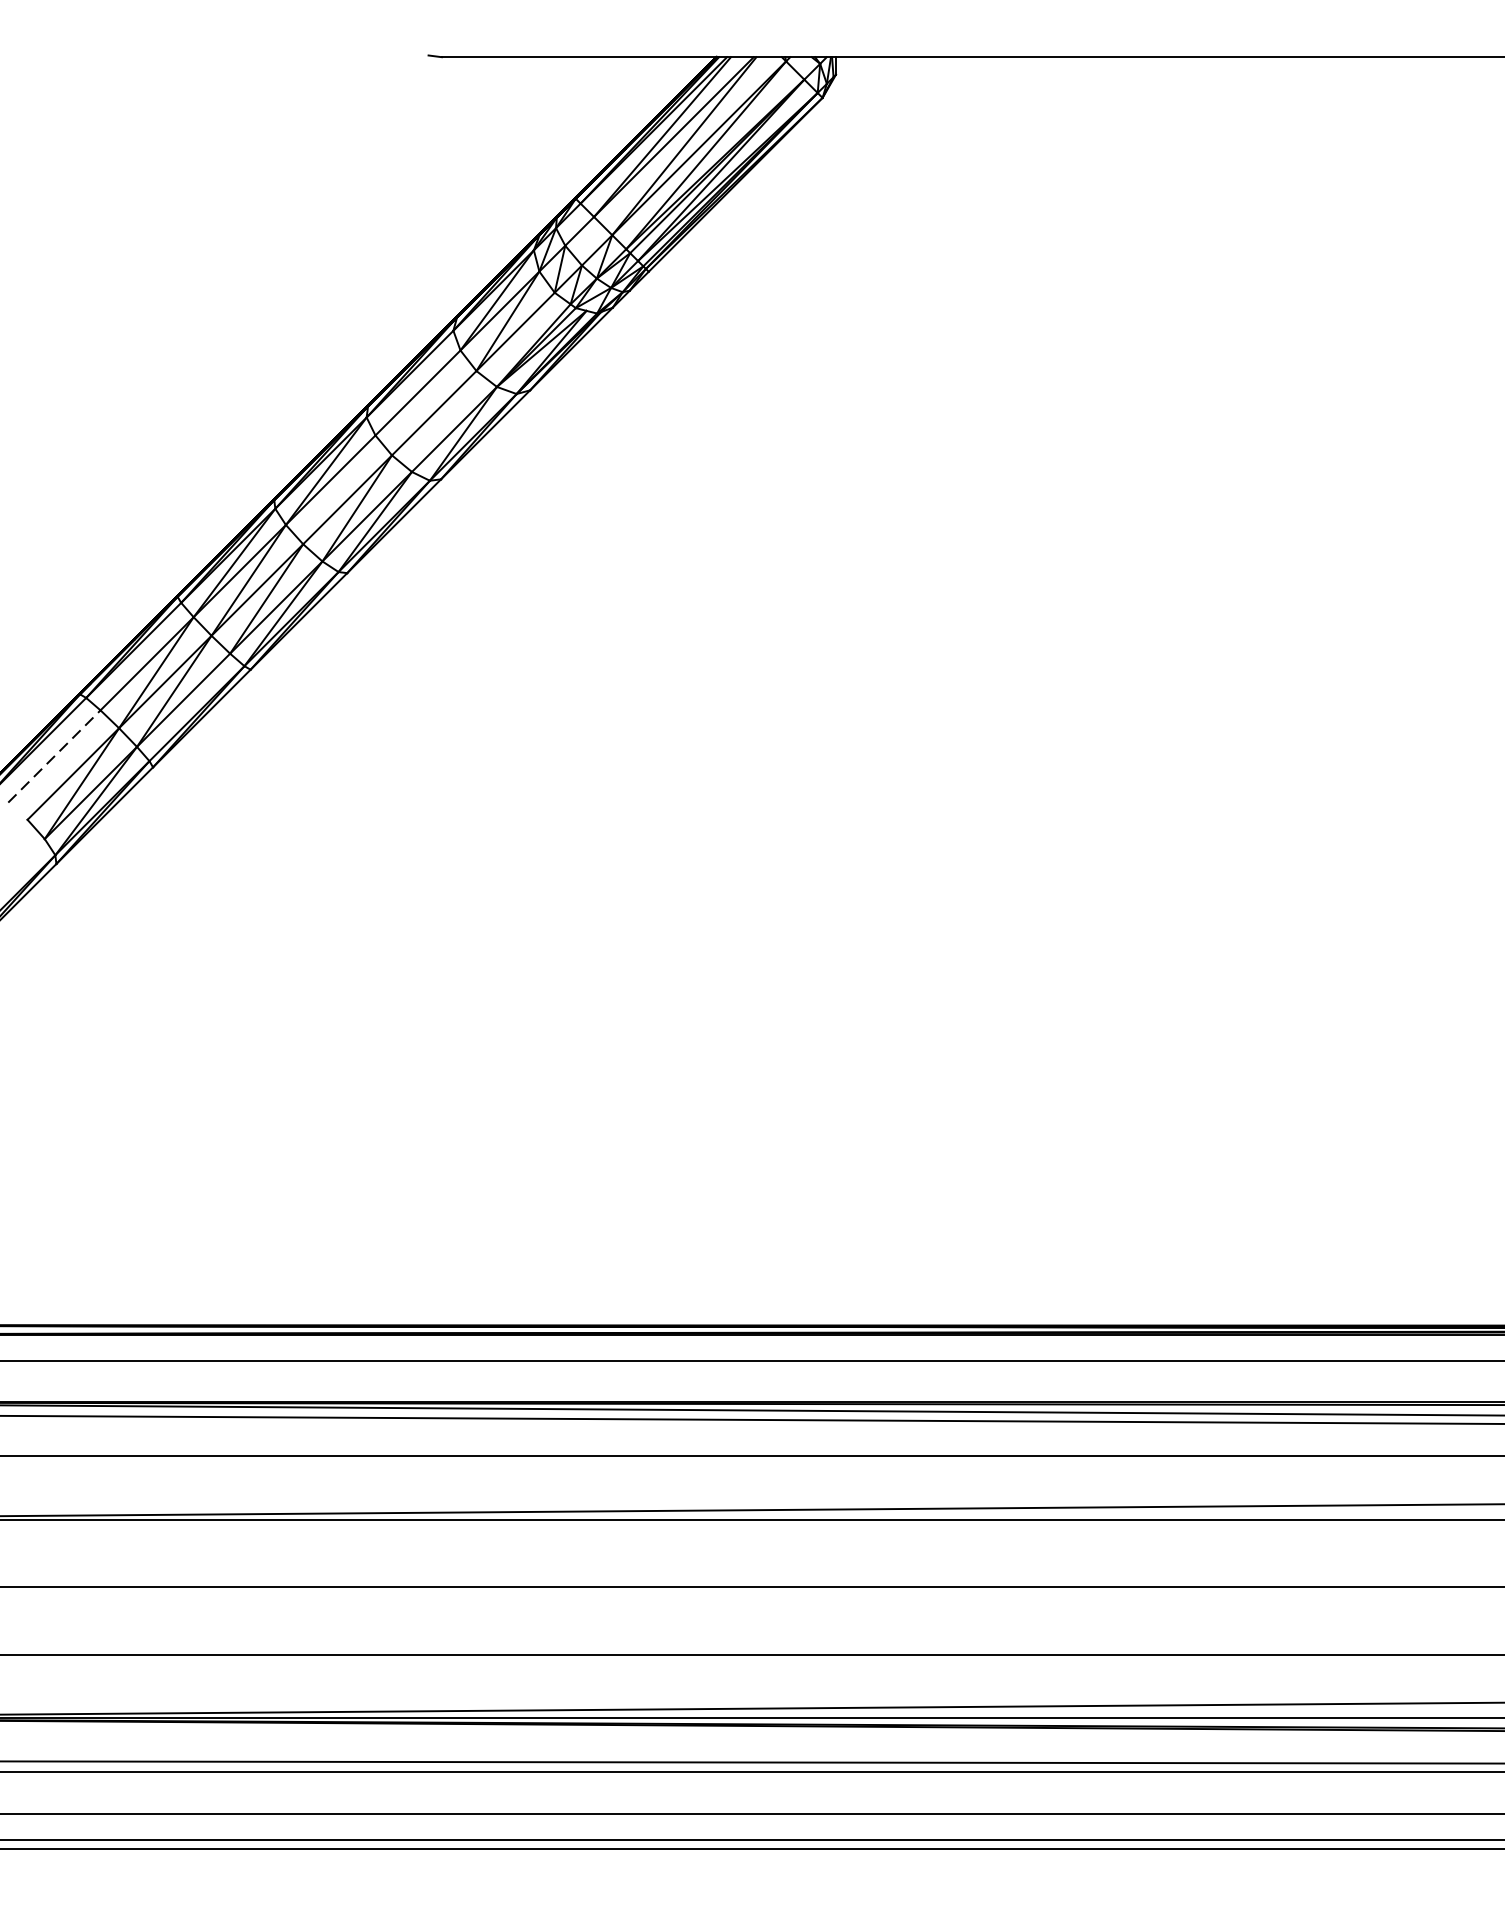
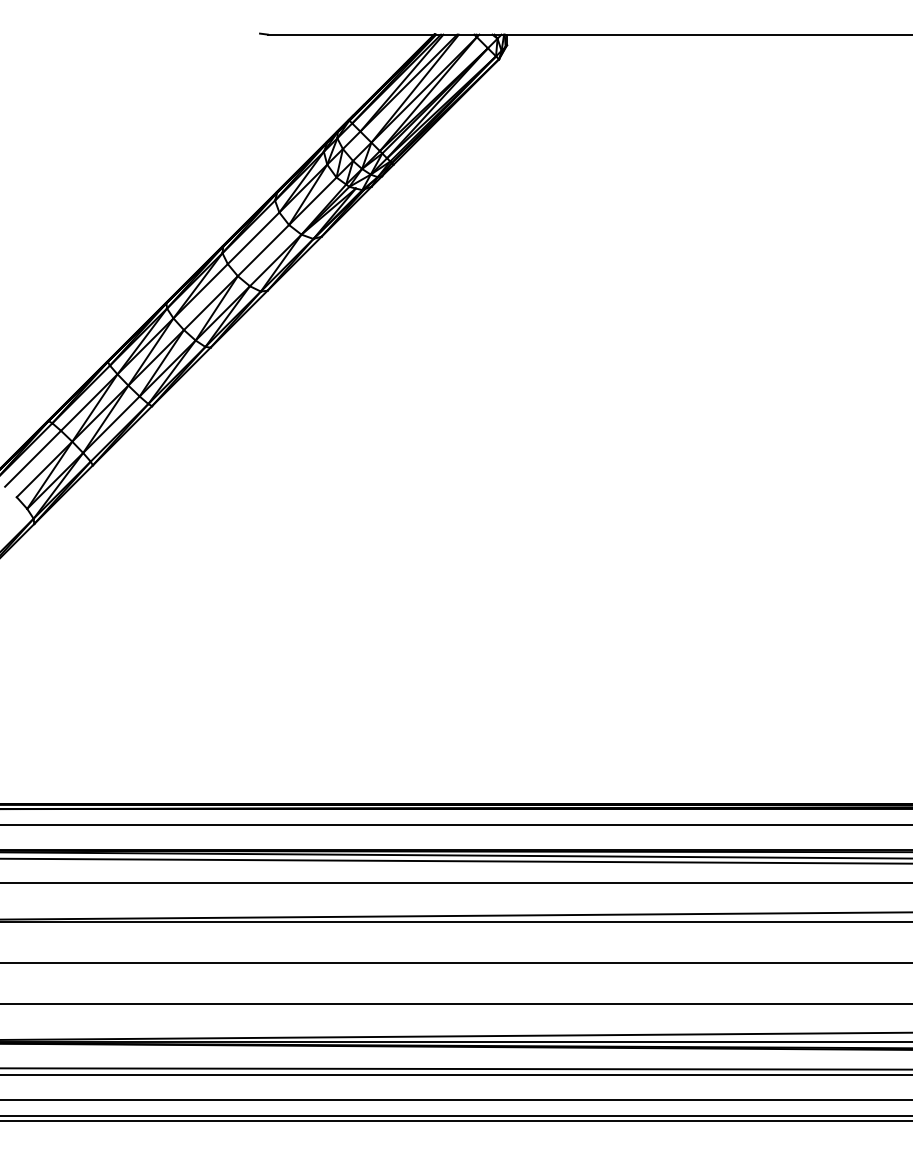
line: (55, 755) -> (33, 458), dashed -> solid

